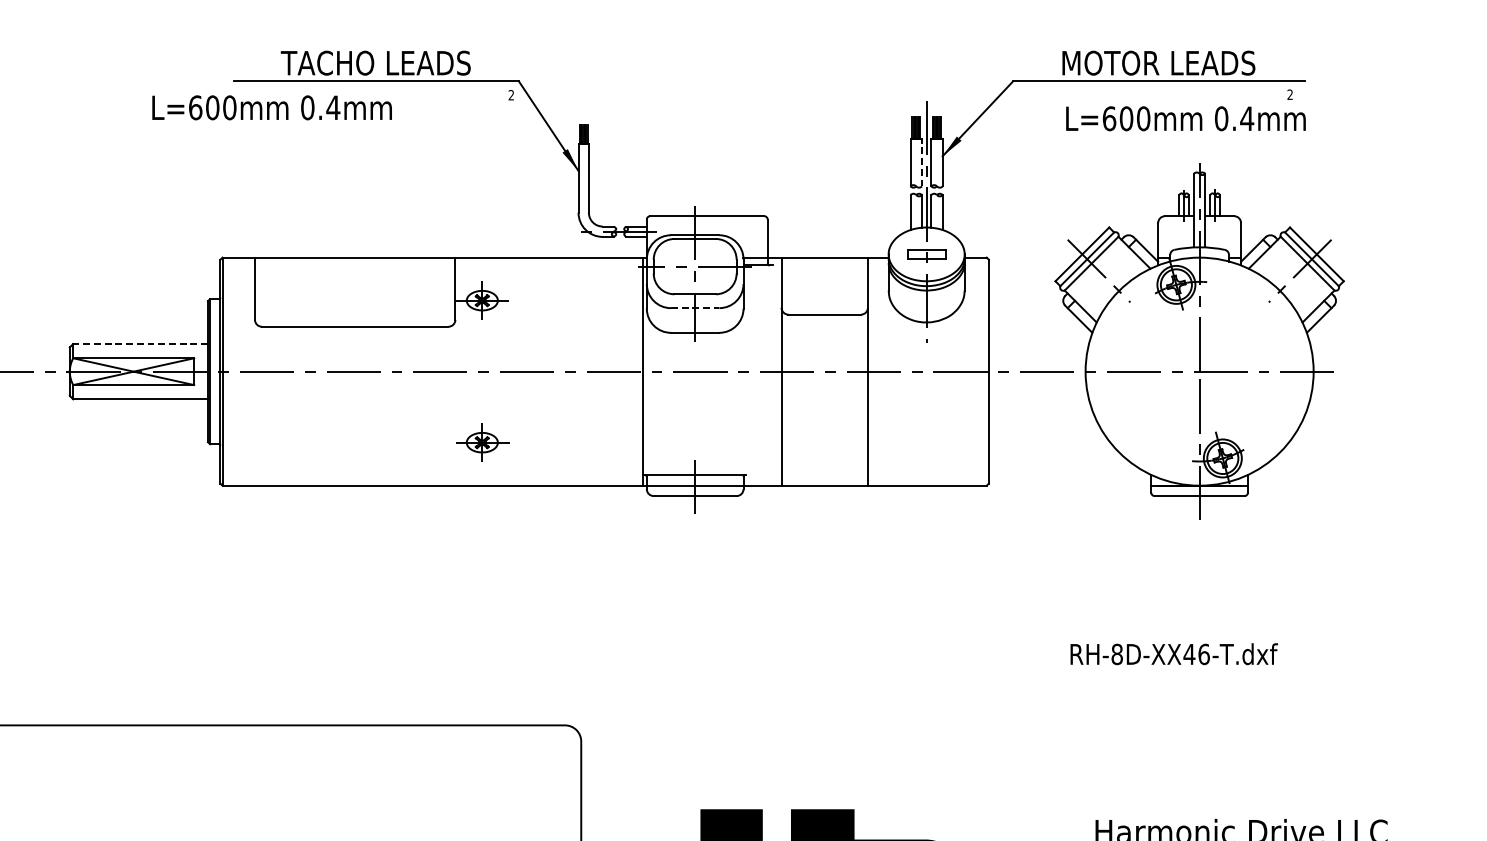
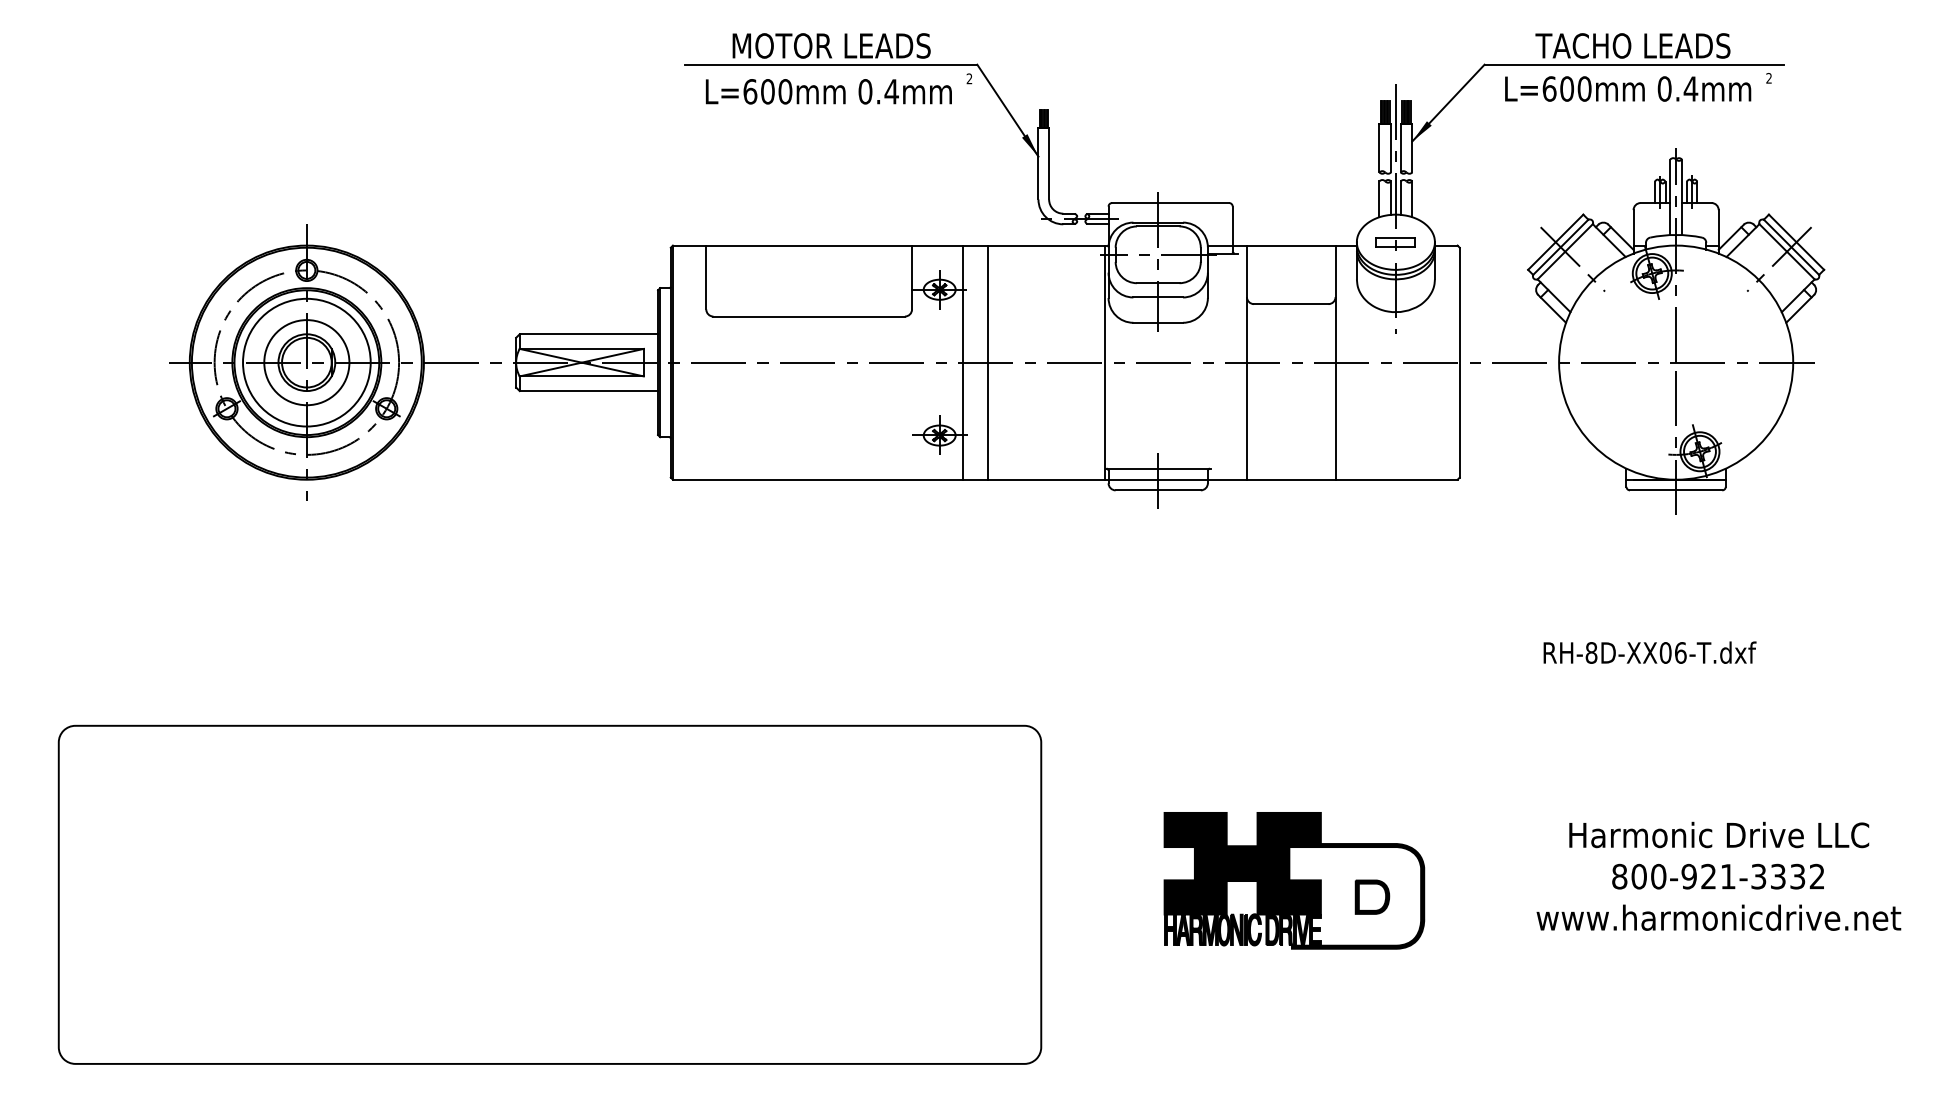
text: (376, 62) -> (831, 45), TACHO LEADS -> MOTOR LEADS
text: (1159, 62) -> (1634, 45), MOTOR LEADS -> TACHO LEADS
text: (271, 107) -> (828, 91), moved
text: (1186, 118) -> (1628, 88), moved
line: (922, 162) -> (1391, 147), dashed -> solid
line: (695, 308) -> (1158, 297), dashed -> solid
line: (140, 344) -> (588, 334), dashed -> solid
line: (505, 371) -> (963, 362), added
line: (528, 371) -> (987, 362), added
text: (1189, 653) -> (1665, 652), RH-8D-XX46-T.dxf -> RH-8D-XX06-T.dxf

